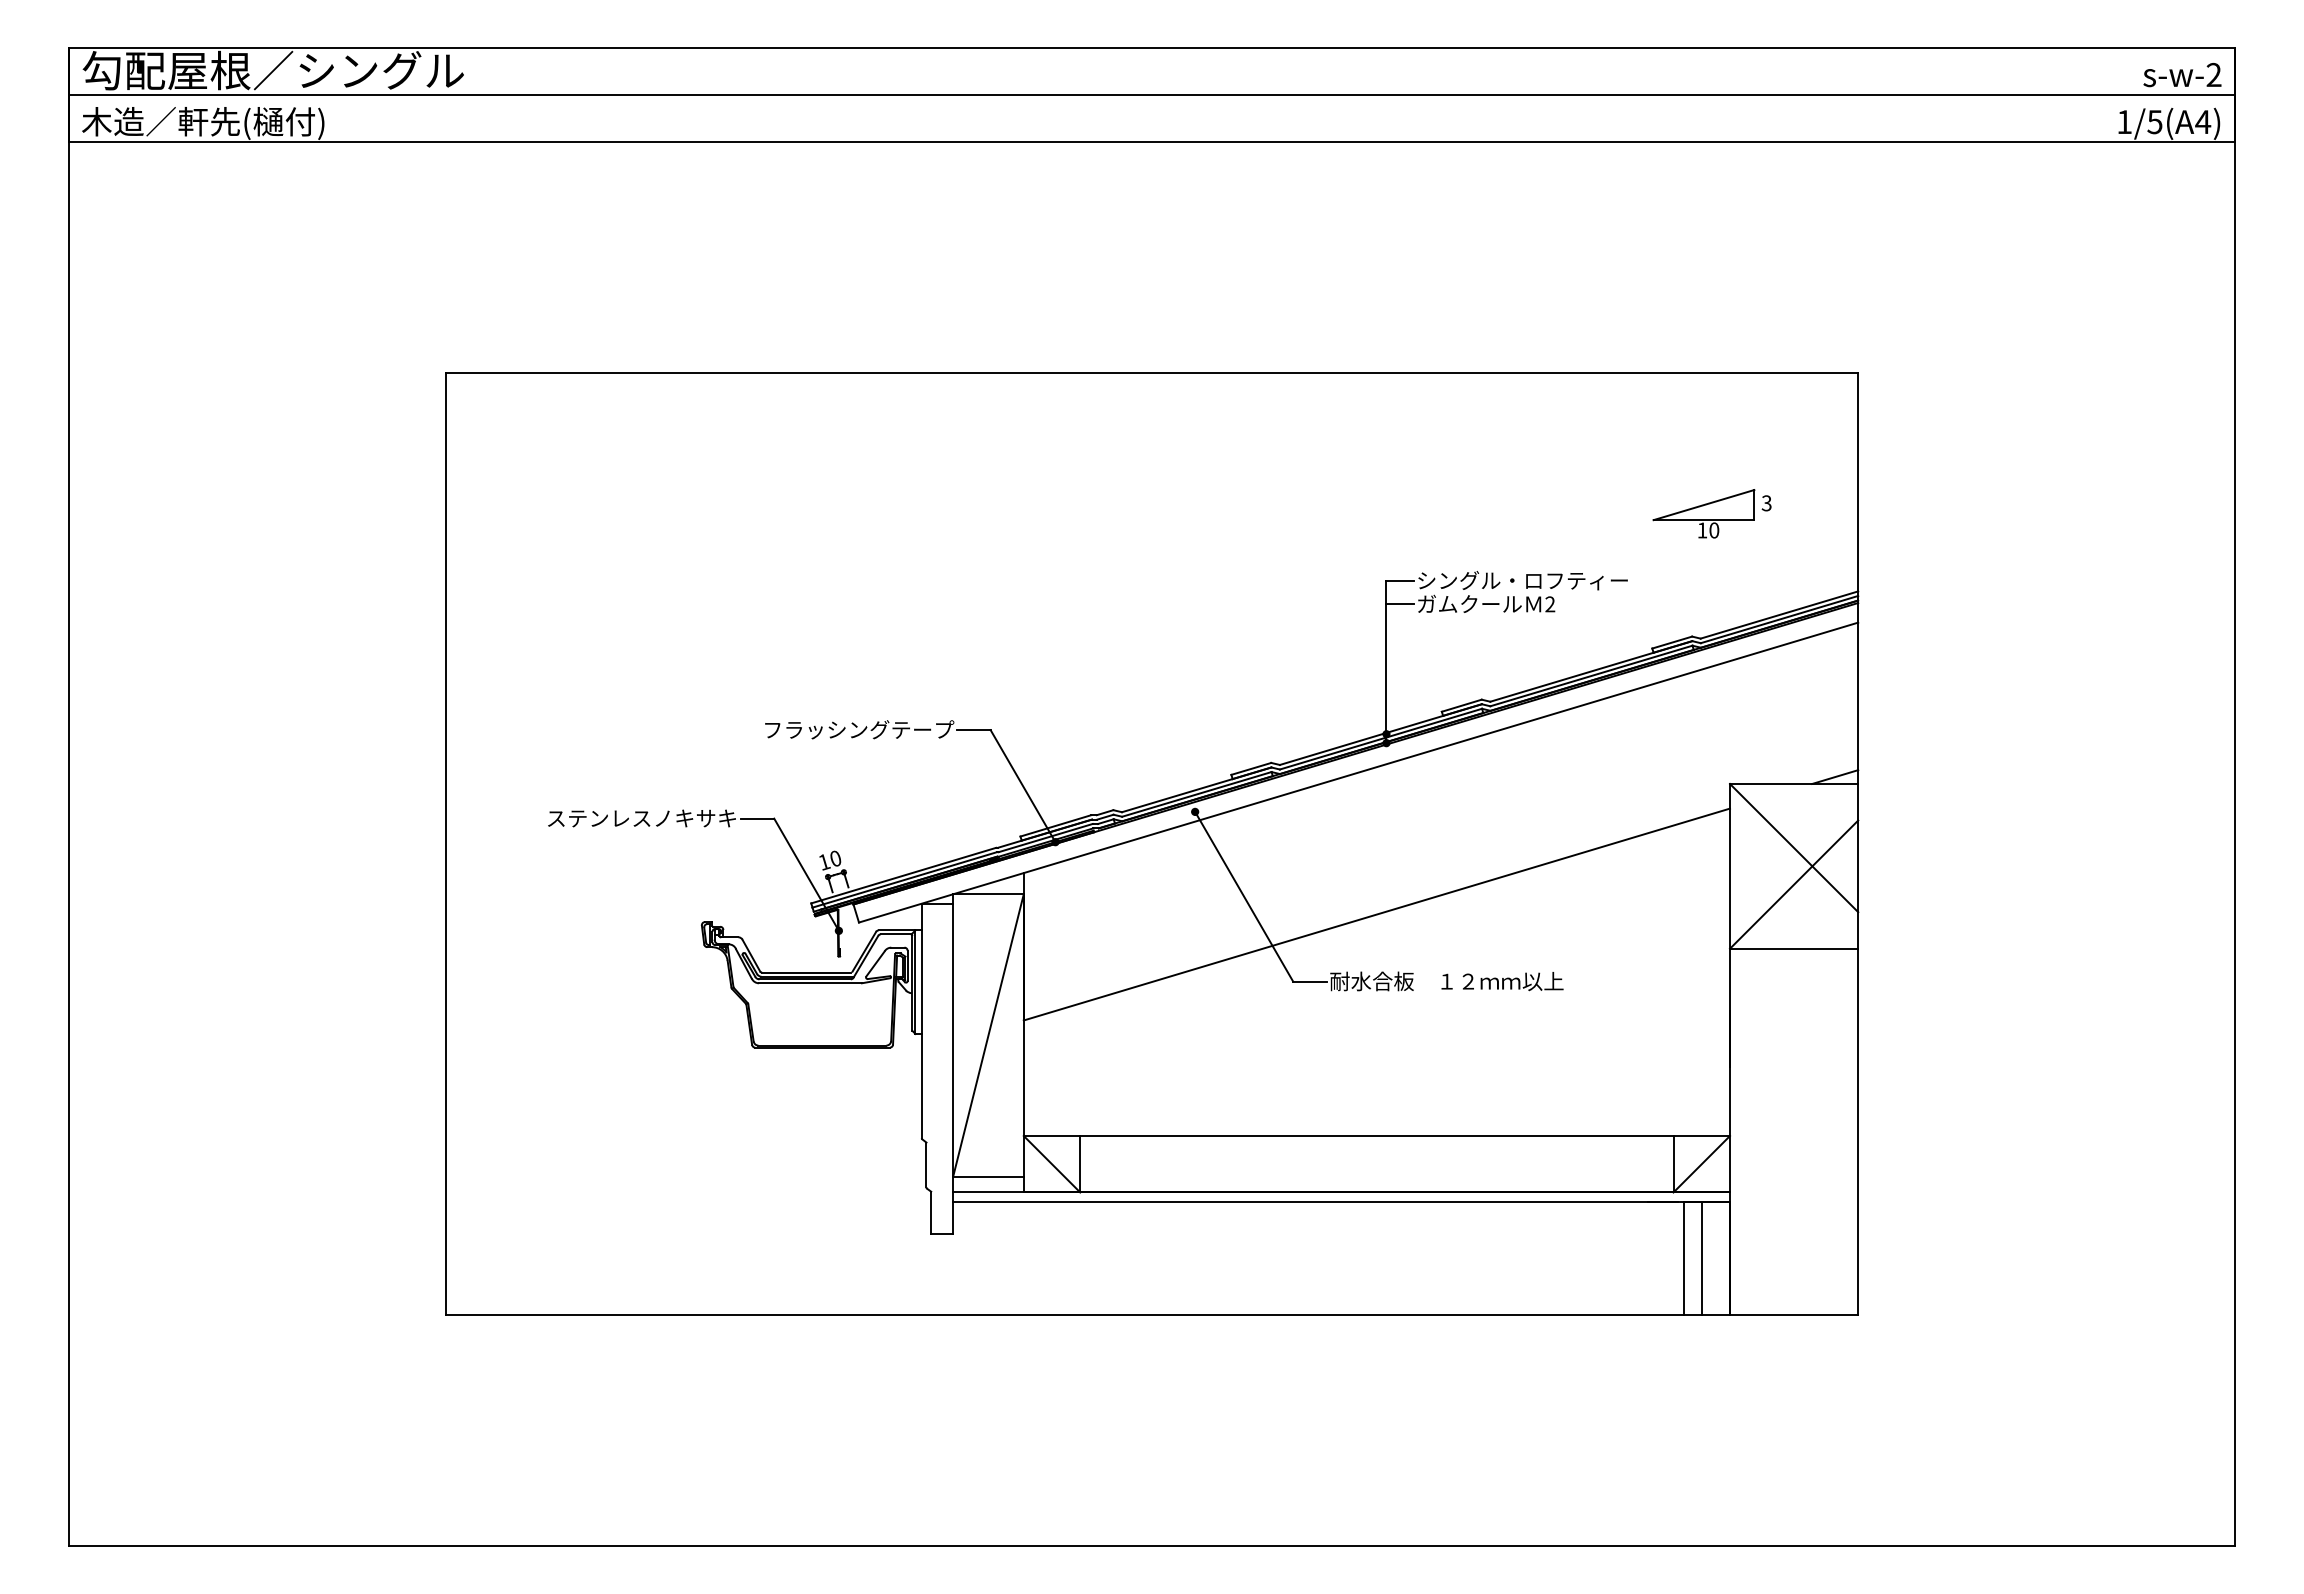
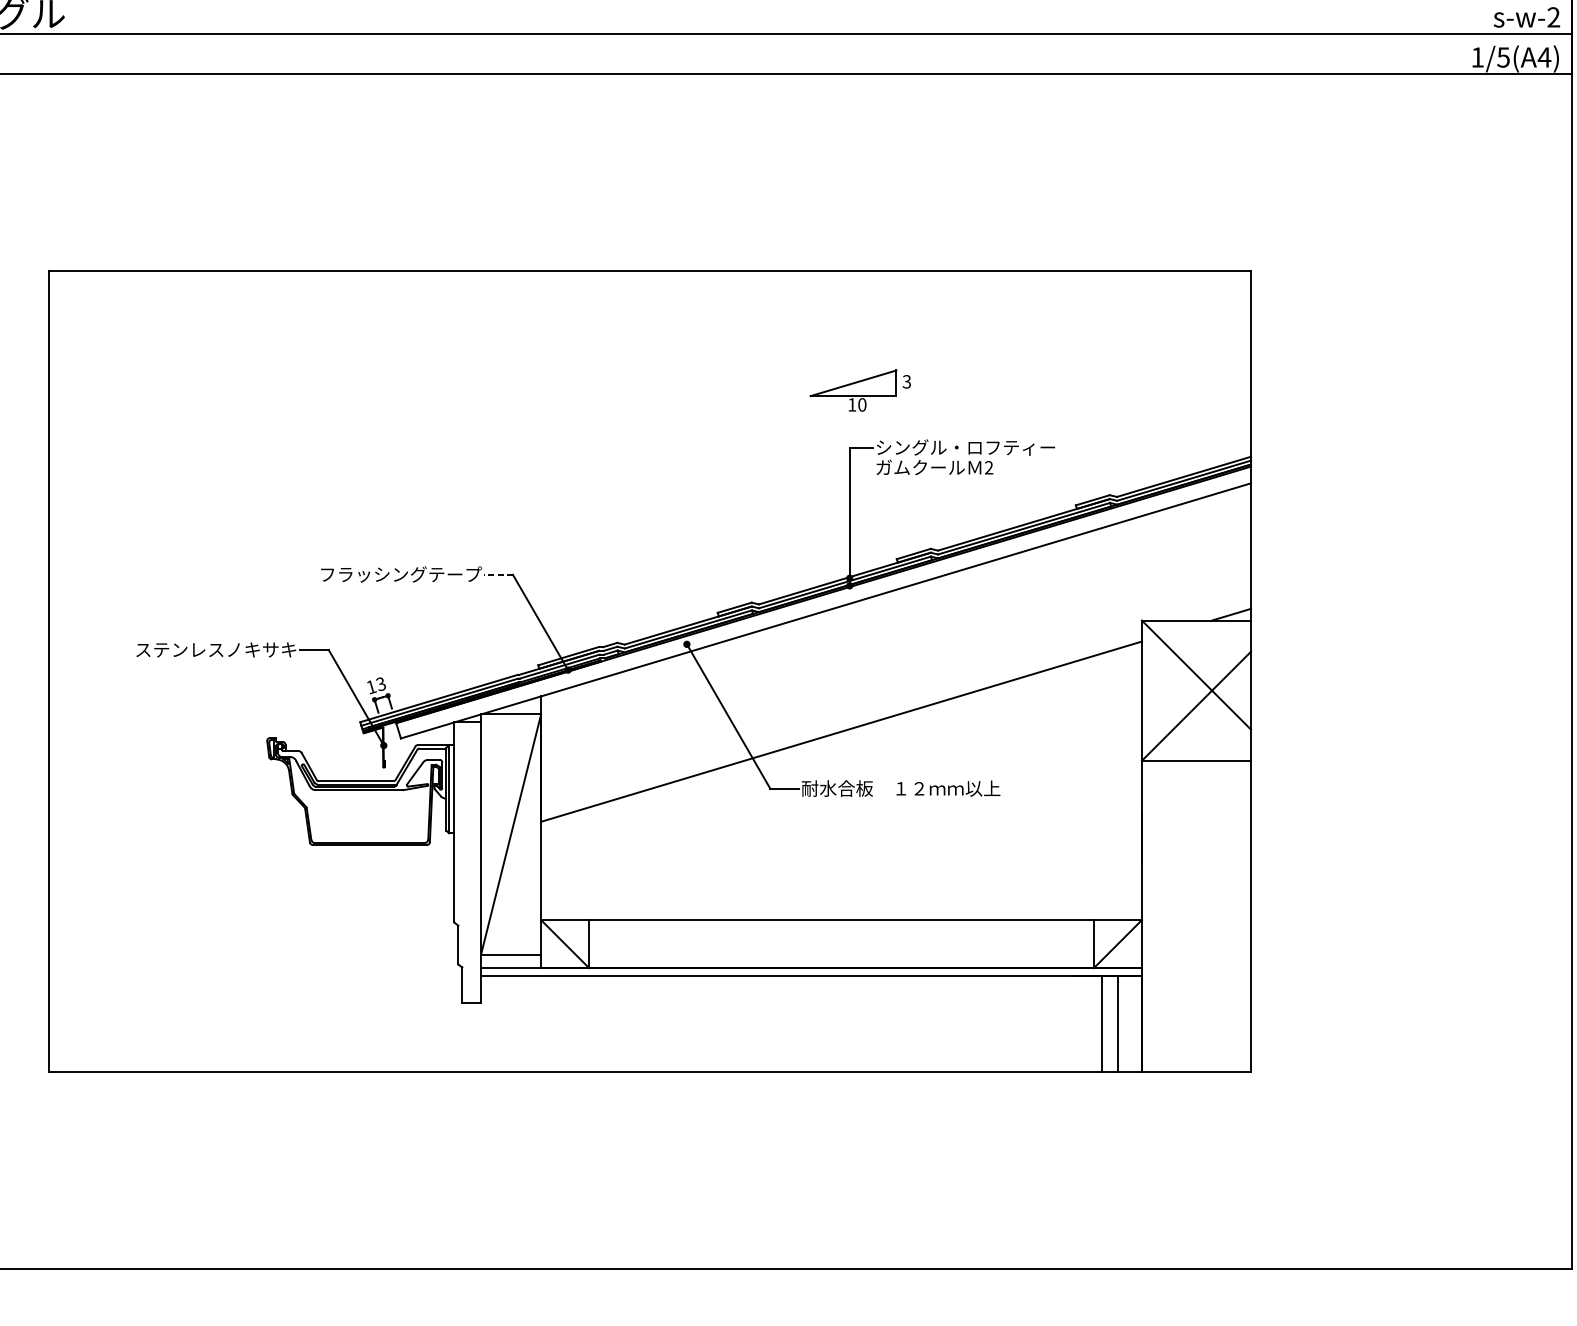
part: (1711, 513) -> (859, 390), moved
line: (1399, 604) -> (860, 467), removed
line: (973, 730) -> (498, 575), solid -> dashed
text: (835, 858) -> (380, 683), 10 -> 13

